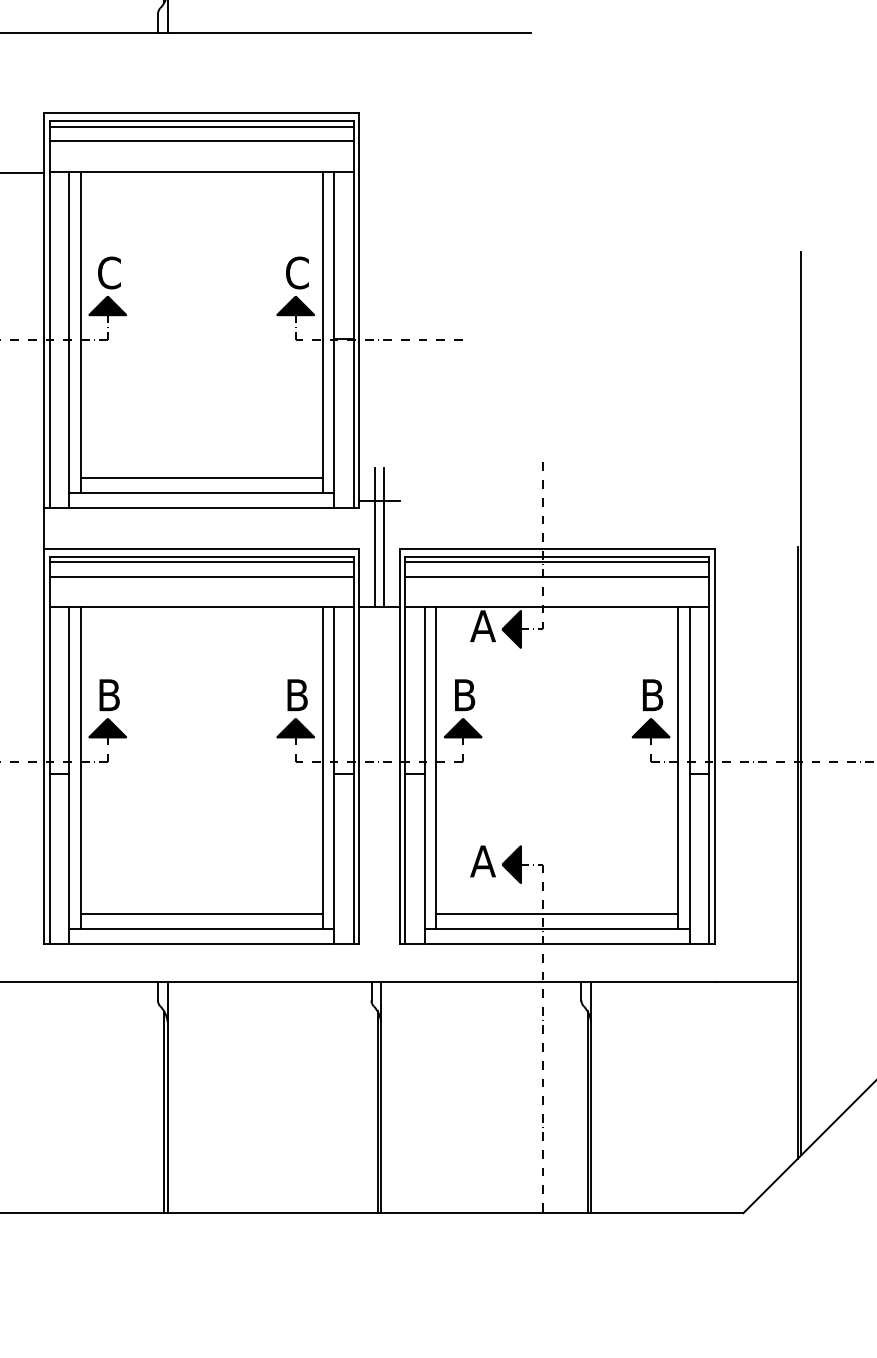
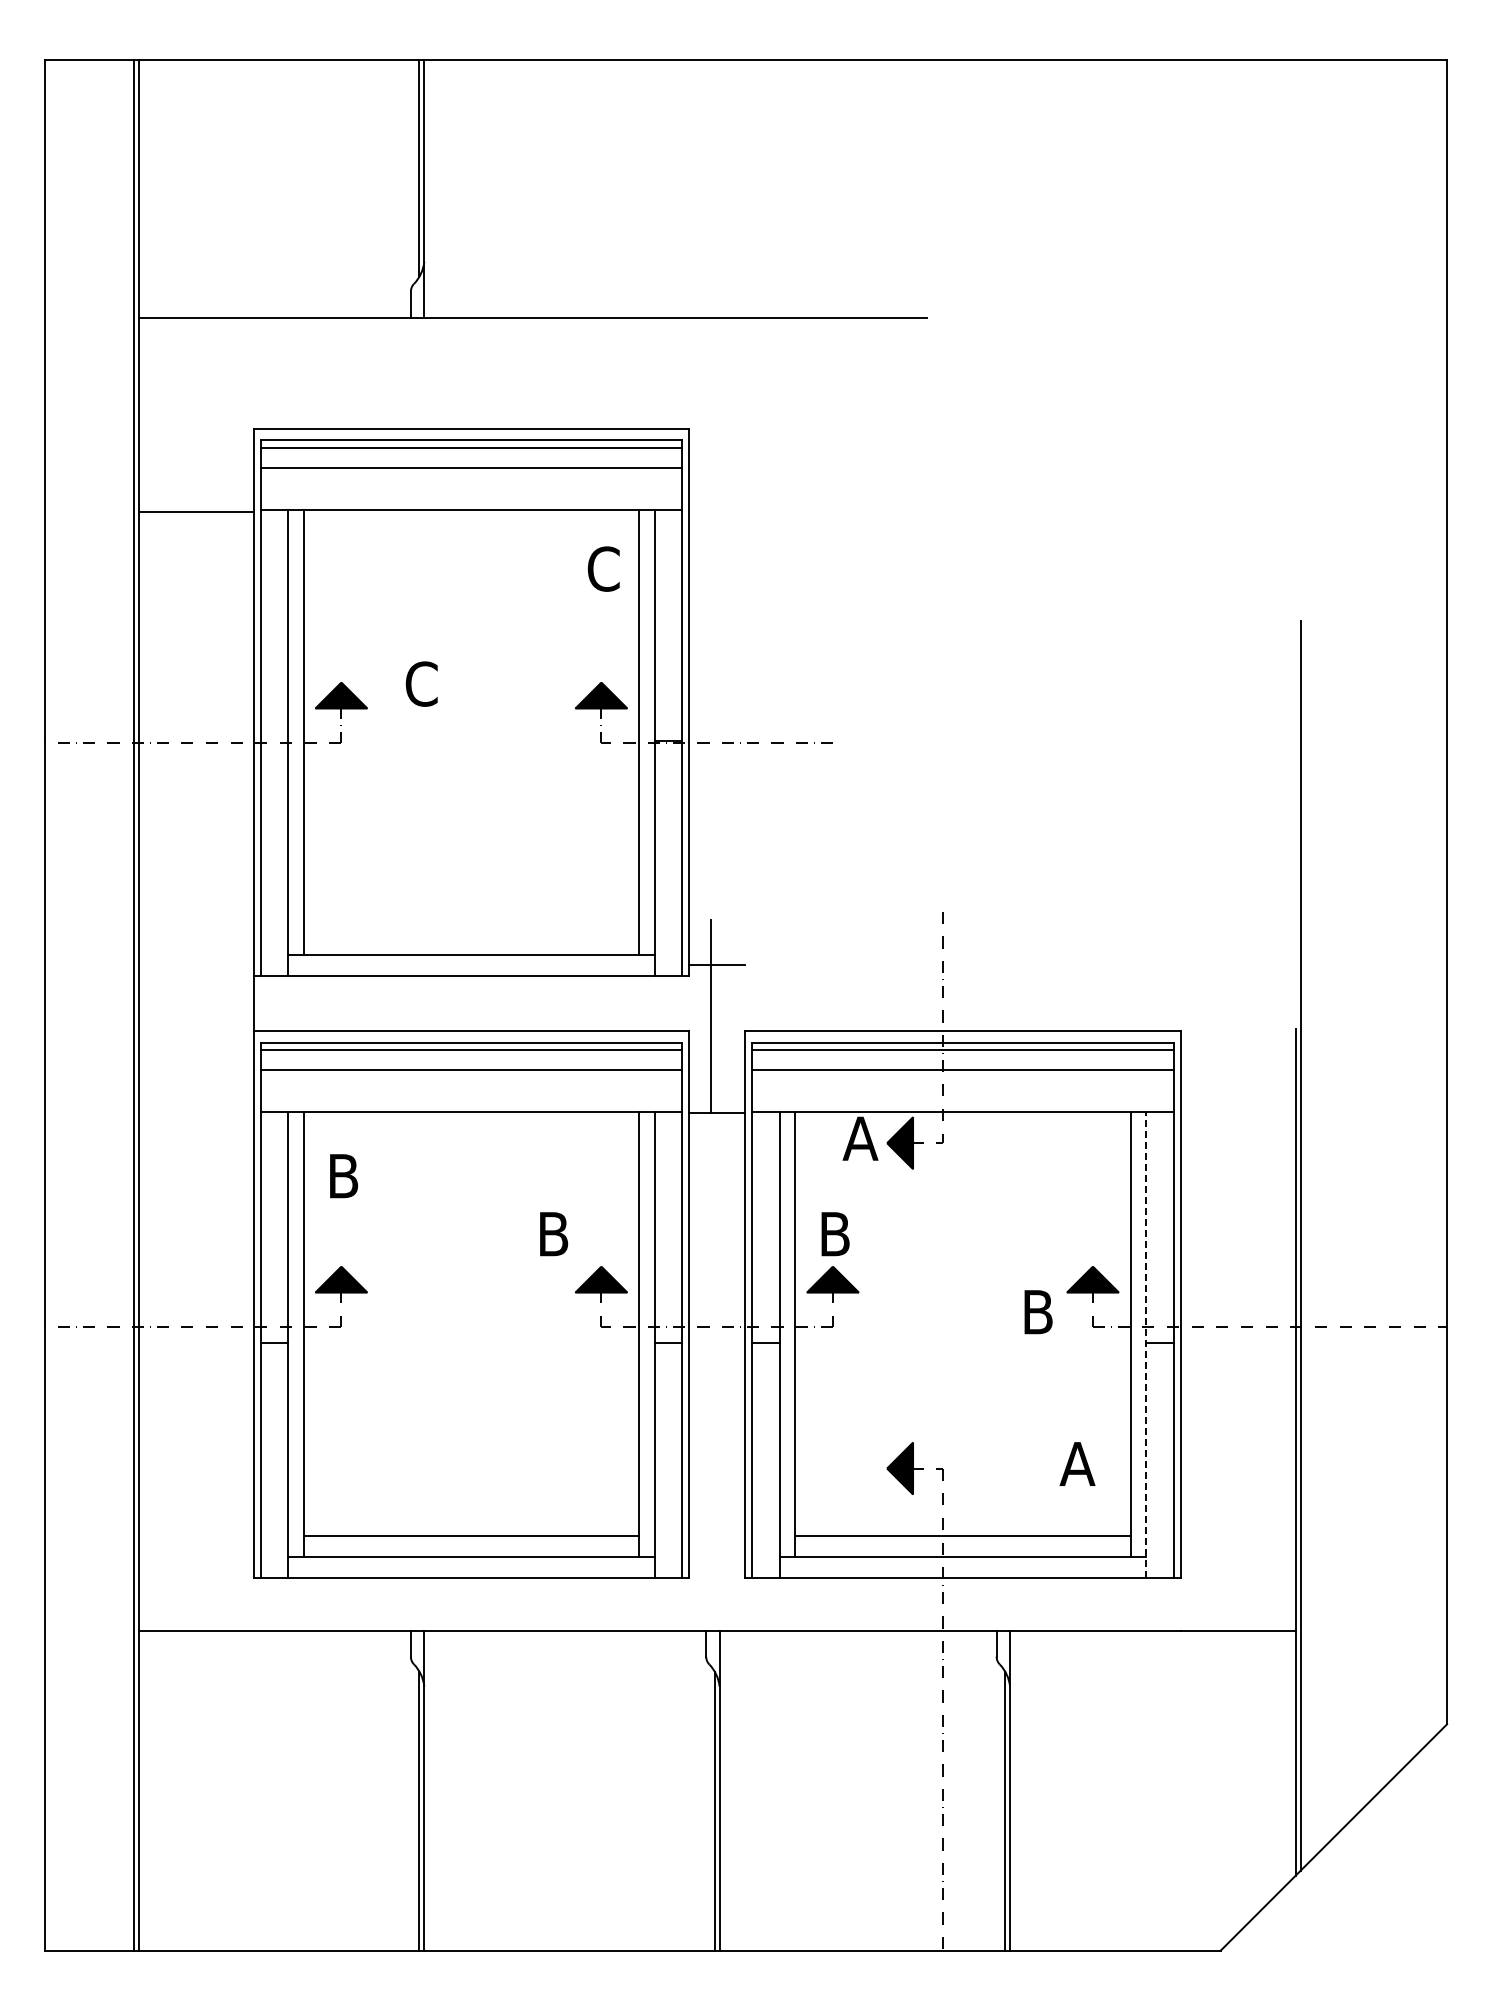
text: (109, 272) -> (421, 683), moved
text: (297, 272) -> (603, 568), moved
line: (201, 478) -> (470, 934), removed
line: (383, 537) -> (722, 1015), removed
text: (110, 695) -> (344, 1176), moved
text: (297, 695) -> (554, 1234), moved
text: (652, 695) -> (1038, 1312), moved
line: (689, 774) -> (1146, 1344), solid -> dashed
text: (483, 860) -> (1077, 1463), moved

